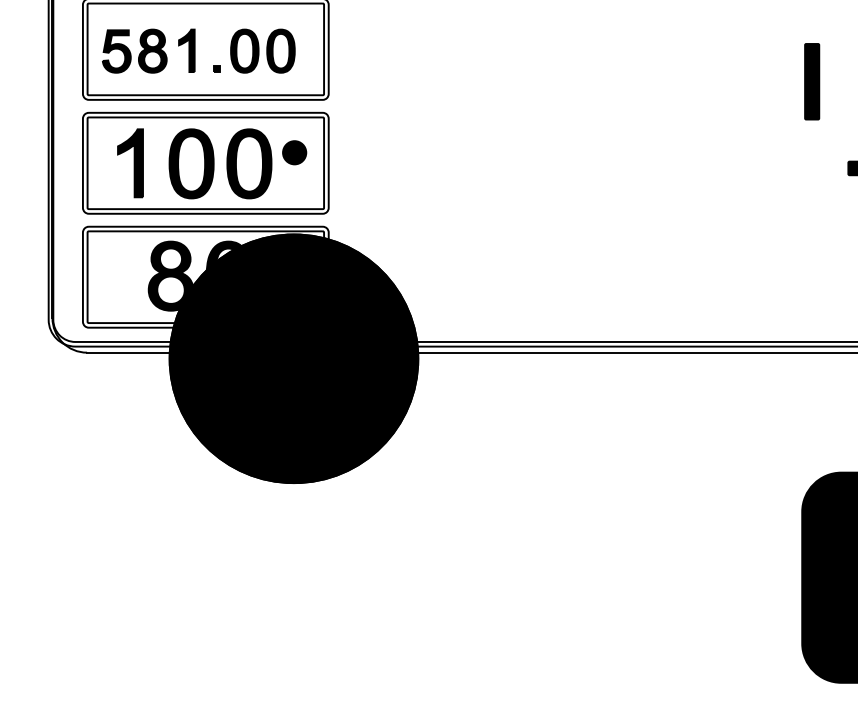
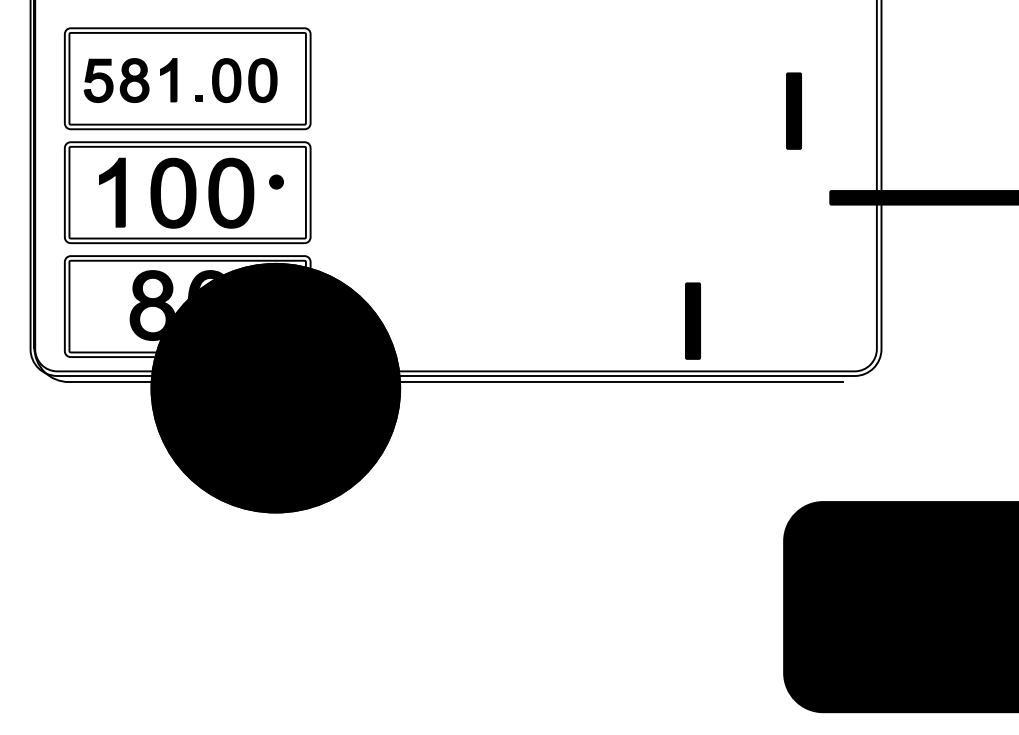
part: (294, 152) -> (276, 181), size x0.6
part: (710, 291) -> (692, 320), added

